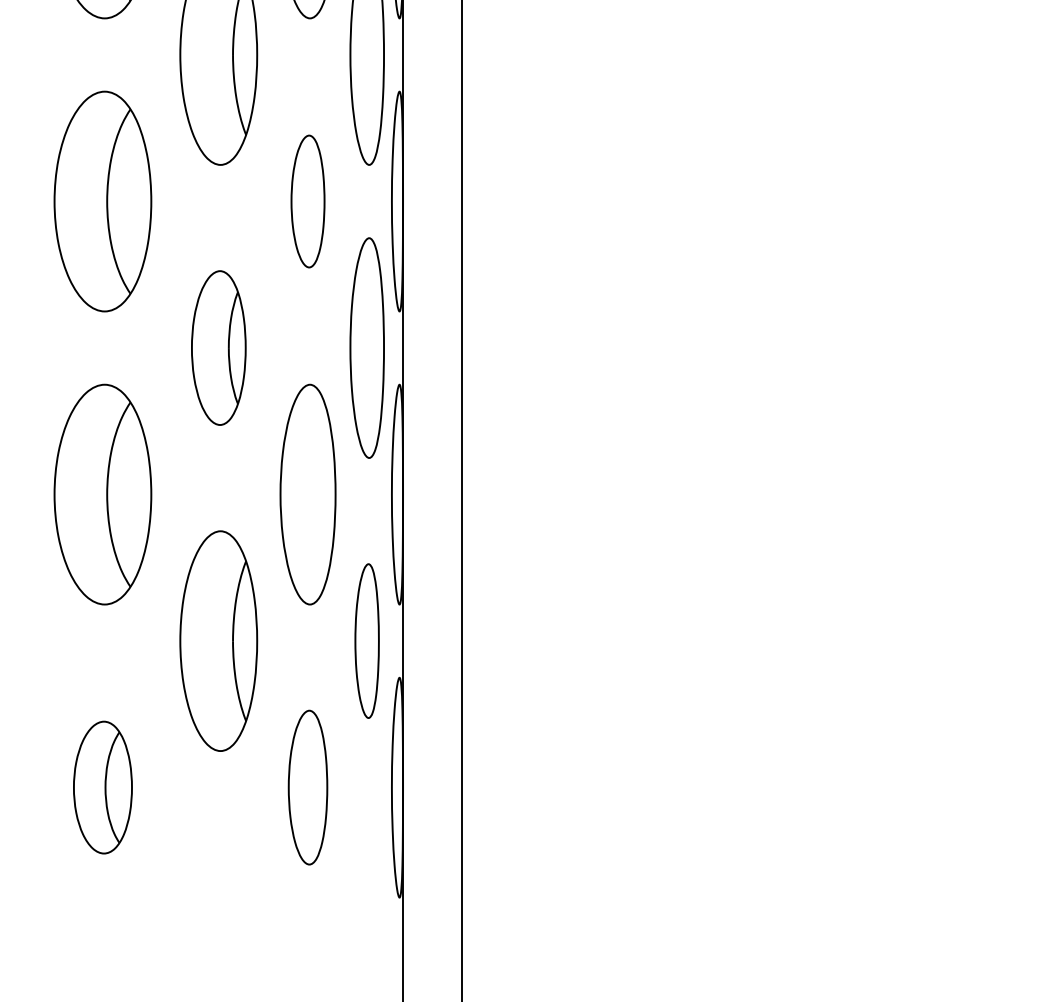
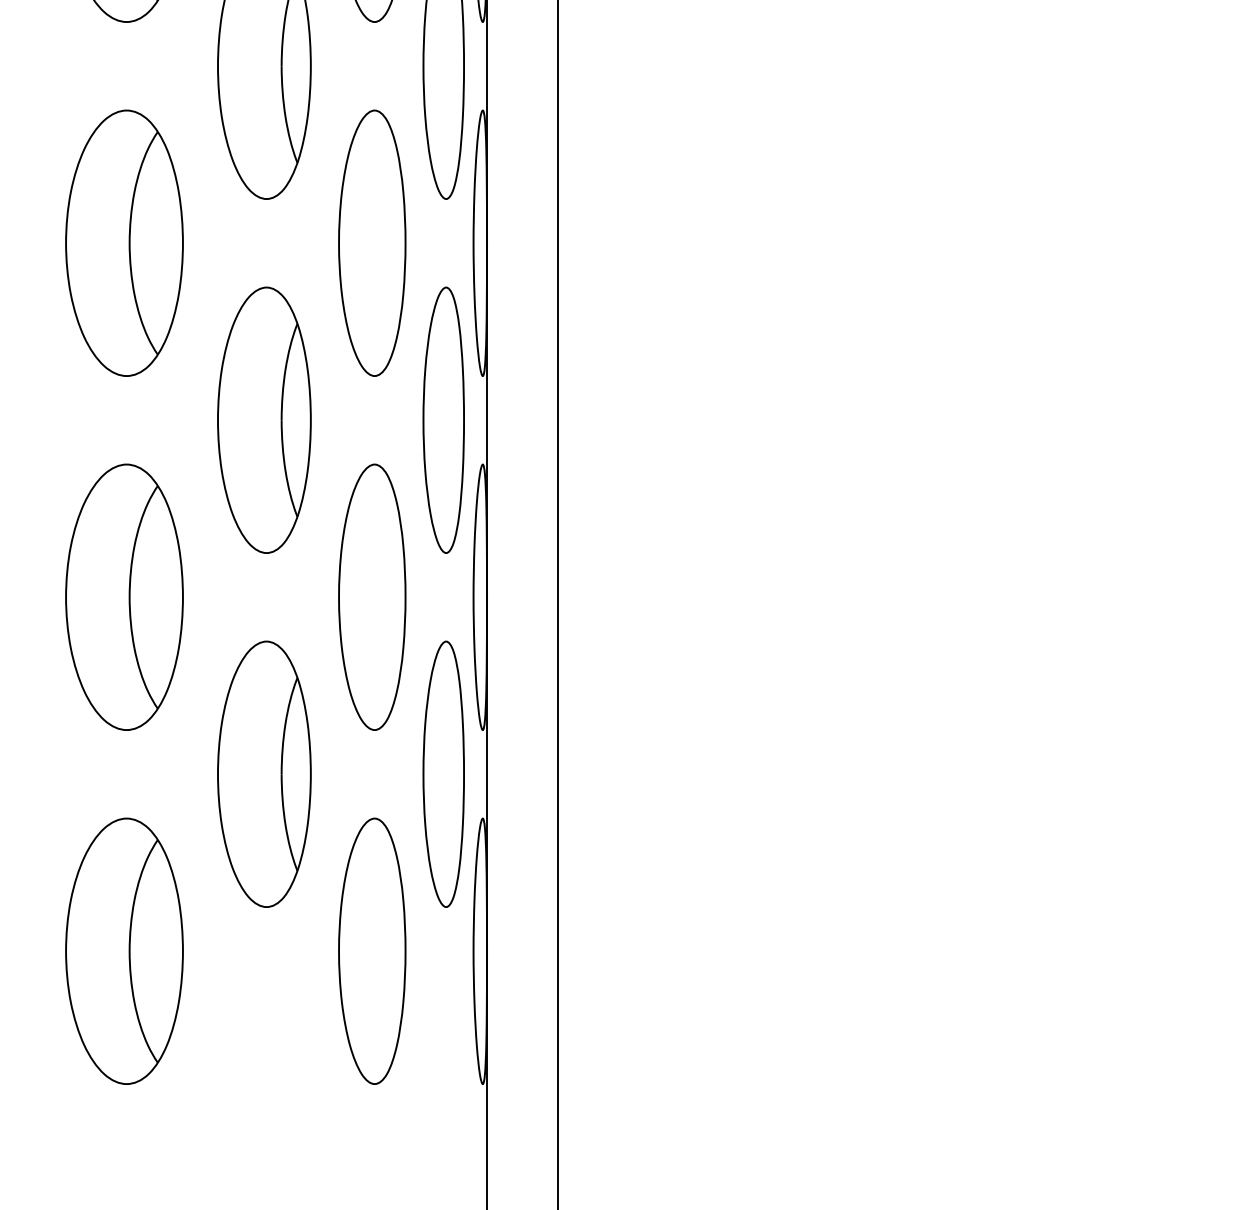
part: (307, 201) -> (371, 243), size x1.67
part: (218, 347) -> (264, 419), size x1.43
part: (366, 640) -> (442, 773), size x1.43
part: (102, 787) -> (123, 951), size x1.67
part: (307, 787) -> (371, 951), size x1.43

